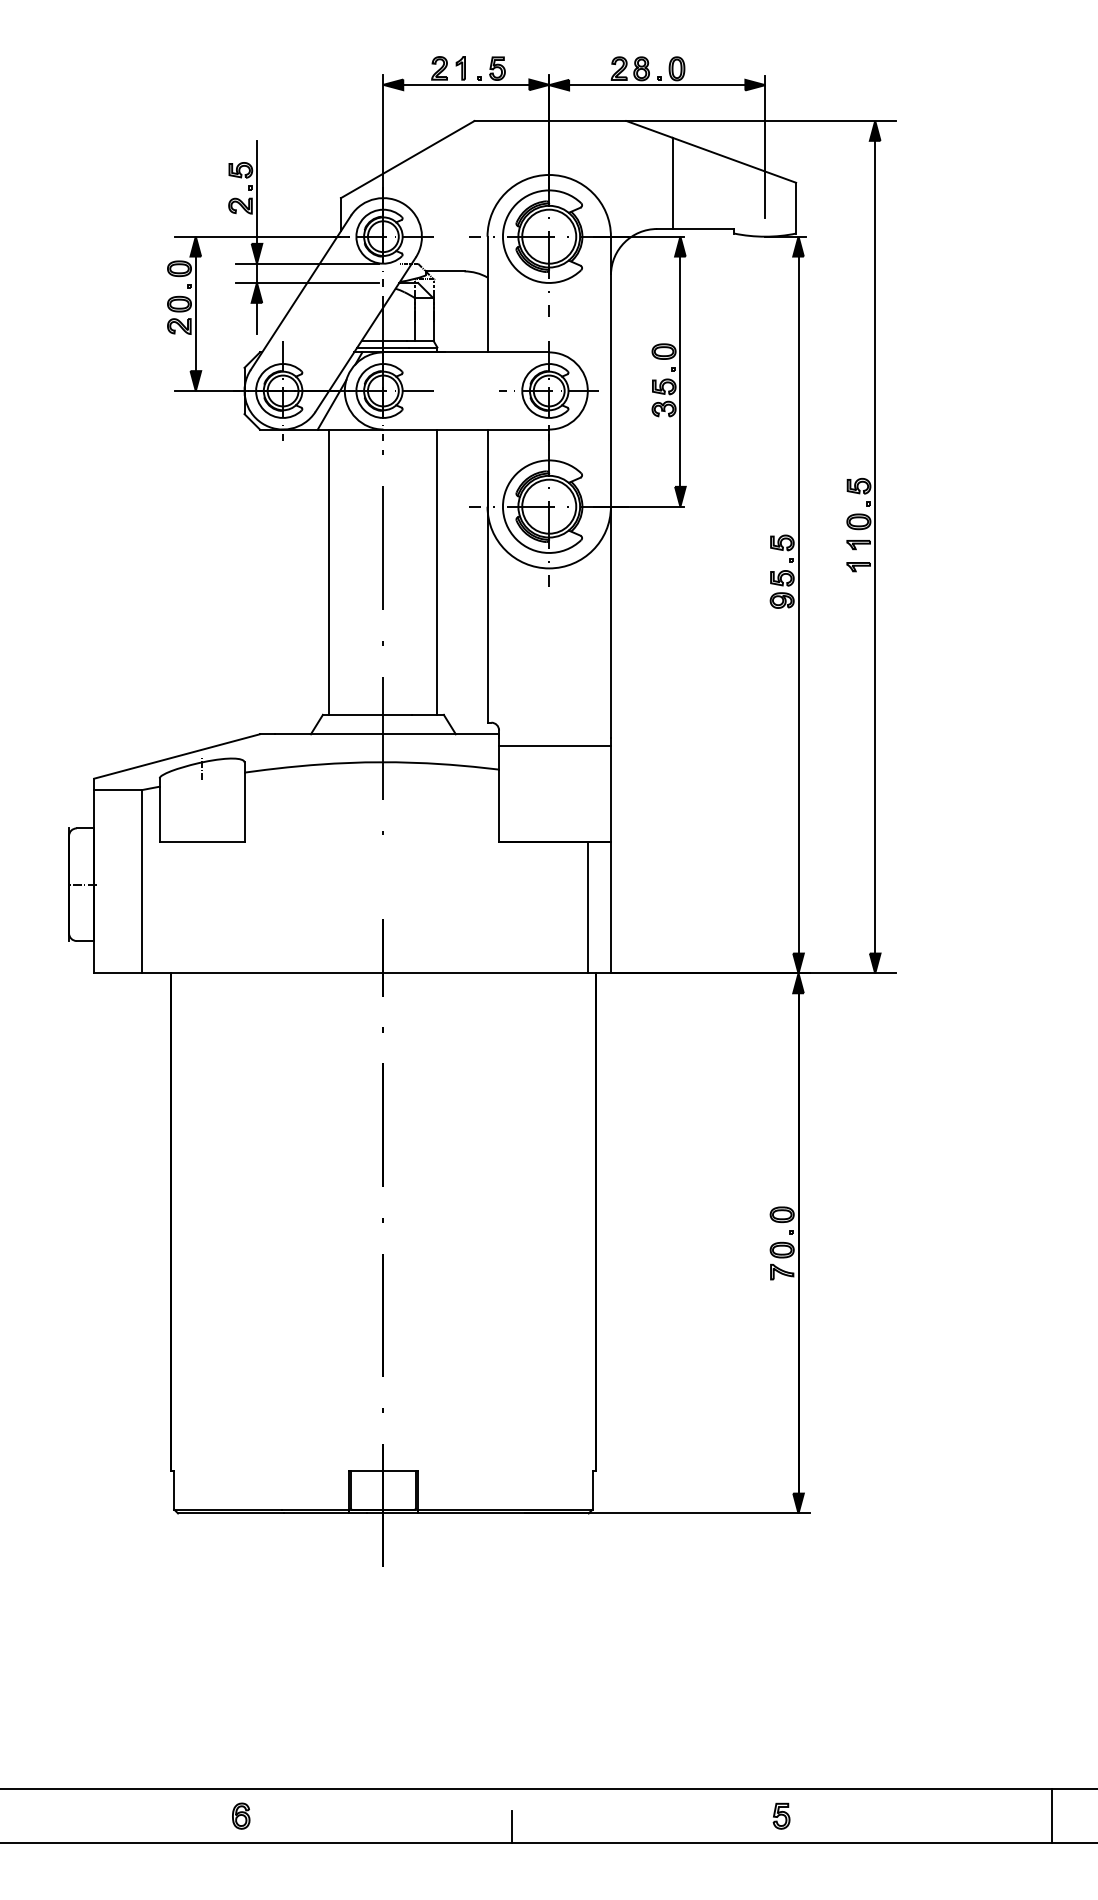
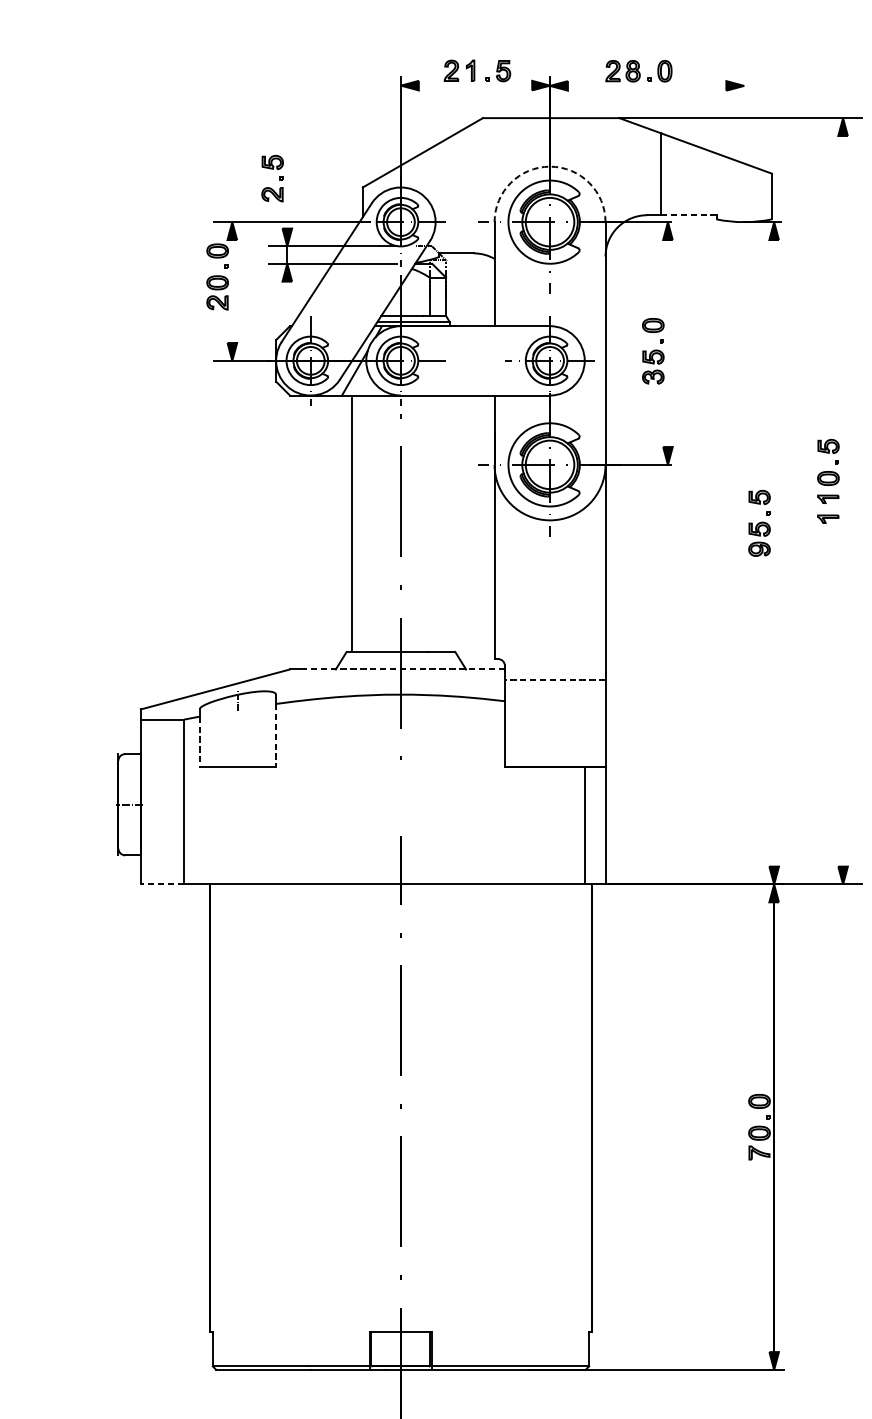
line: (466, 84) -> (475, 85), removed
line: (657, 85) -> (647, 86), removed
line: (765, 147) -> (744, 141), removed
arc: (549, 174) -> (550, 166), solid -> dashed
line: (256, 192) -> (286, 182), removed
line: (703, 229) -> (688, 215), solid -> dashed
line: (195, 313) -> (232, 291), removed
line: (256, 318) -> (286, 295), removed
line: (680, 371) -> (668, 343), removed
line: (875, 546) -> (843, 500), removed
line: (437, 571) -> (449, 523), removed
line: (798, 604) -> (774, 552), removed
line: (386, 734) -> (403, 669), solid -> dashed
line: (555, 745) -> (555, 679), solid -> dashed
line: (244, 807) -> (276, 735), solid -> dashed
line: (159, 814) -> (199, 741), solid -> dashed
line: (118, 973) -> (162, 884), solid -> dashed

